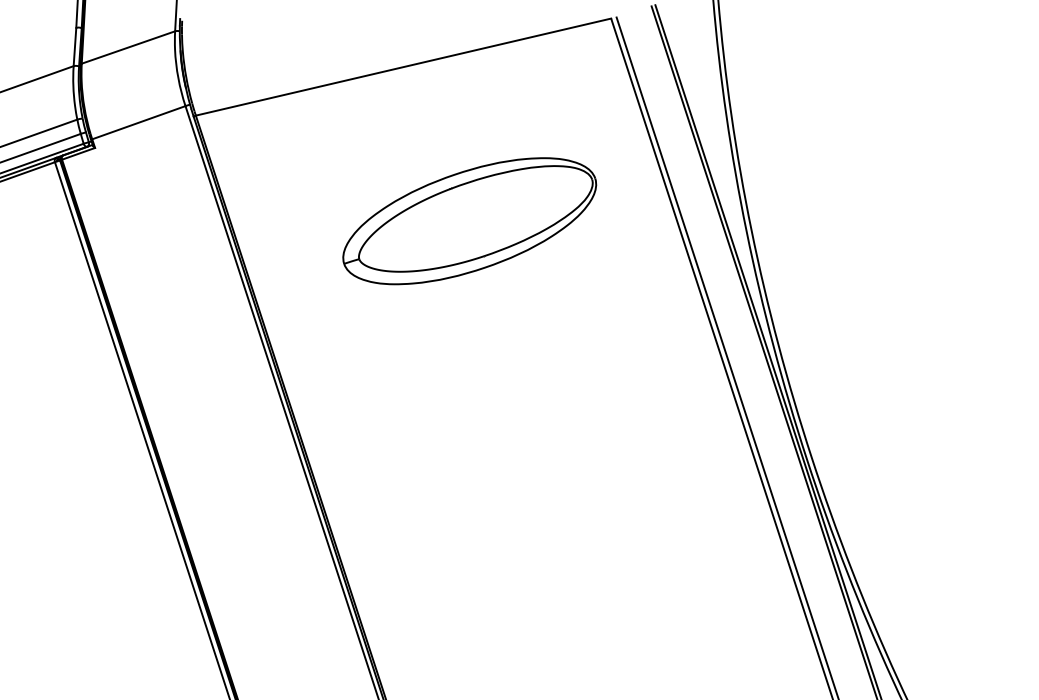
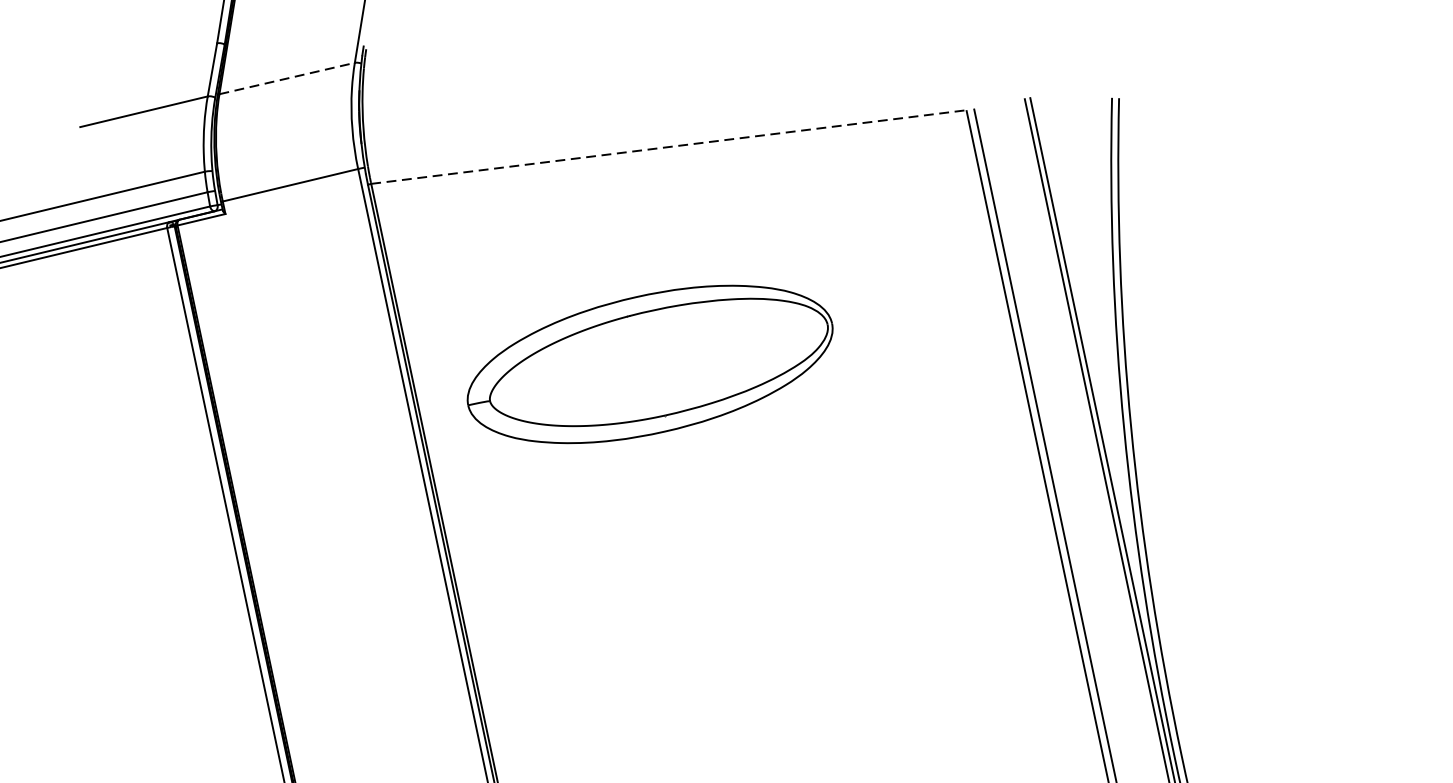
line: (128, 47) -> (287, 78), solid -> dashed
line: (404, 67) -> (670, 147), solid -> dashed
part: (469, 221) -> (649, 364), moved

